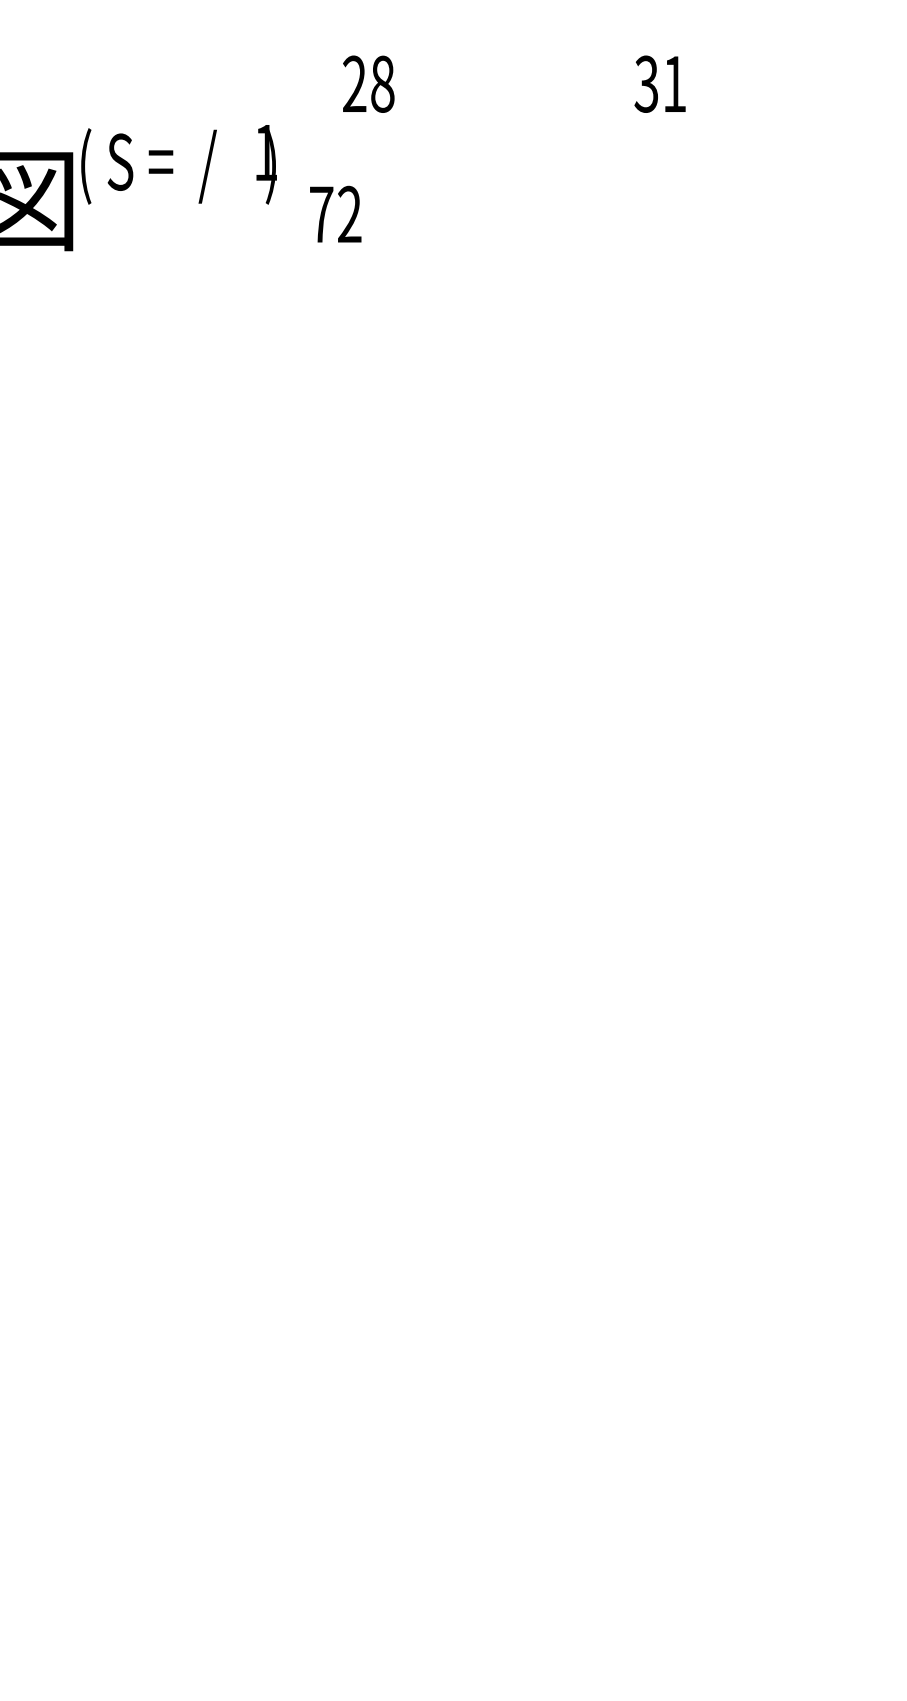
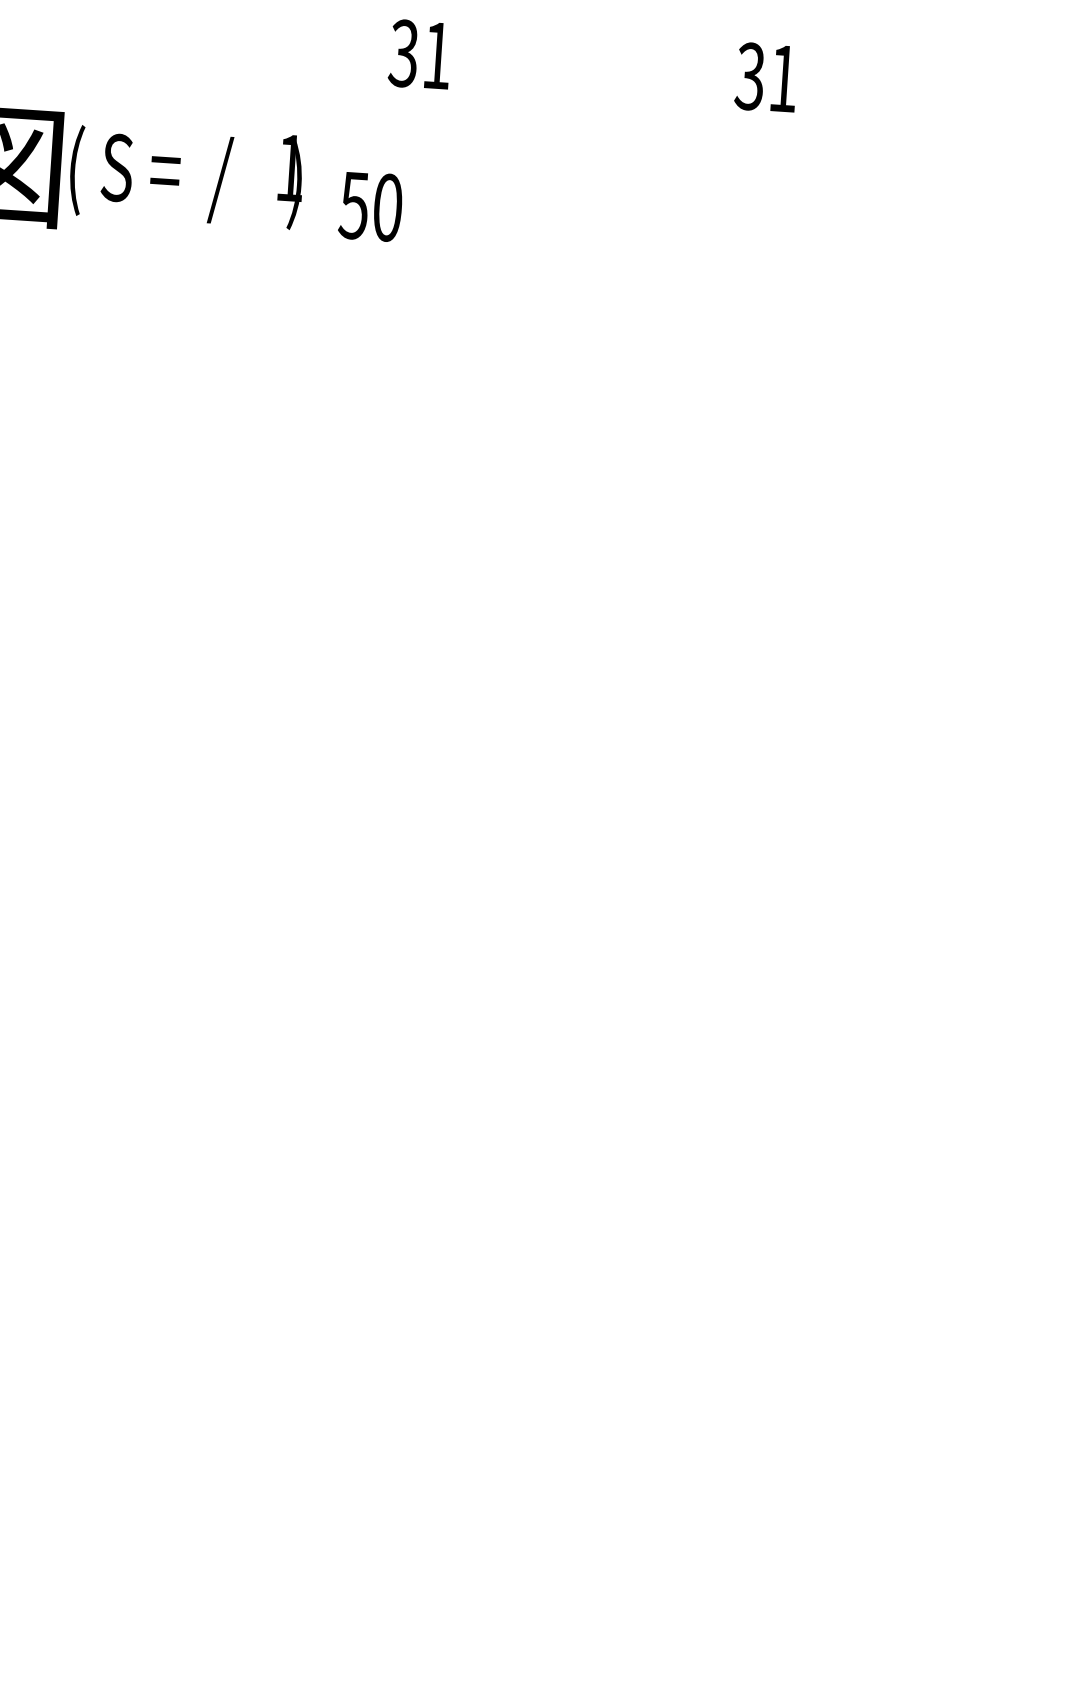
text: (368, 83) -> (420, 53), 28 -> 31
text: (178, 164) -> (186, 175), moved
text: (335, 214) -> (370, 206), 72 -> 50

